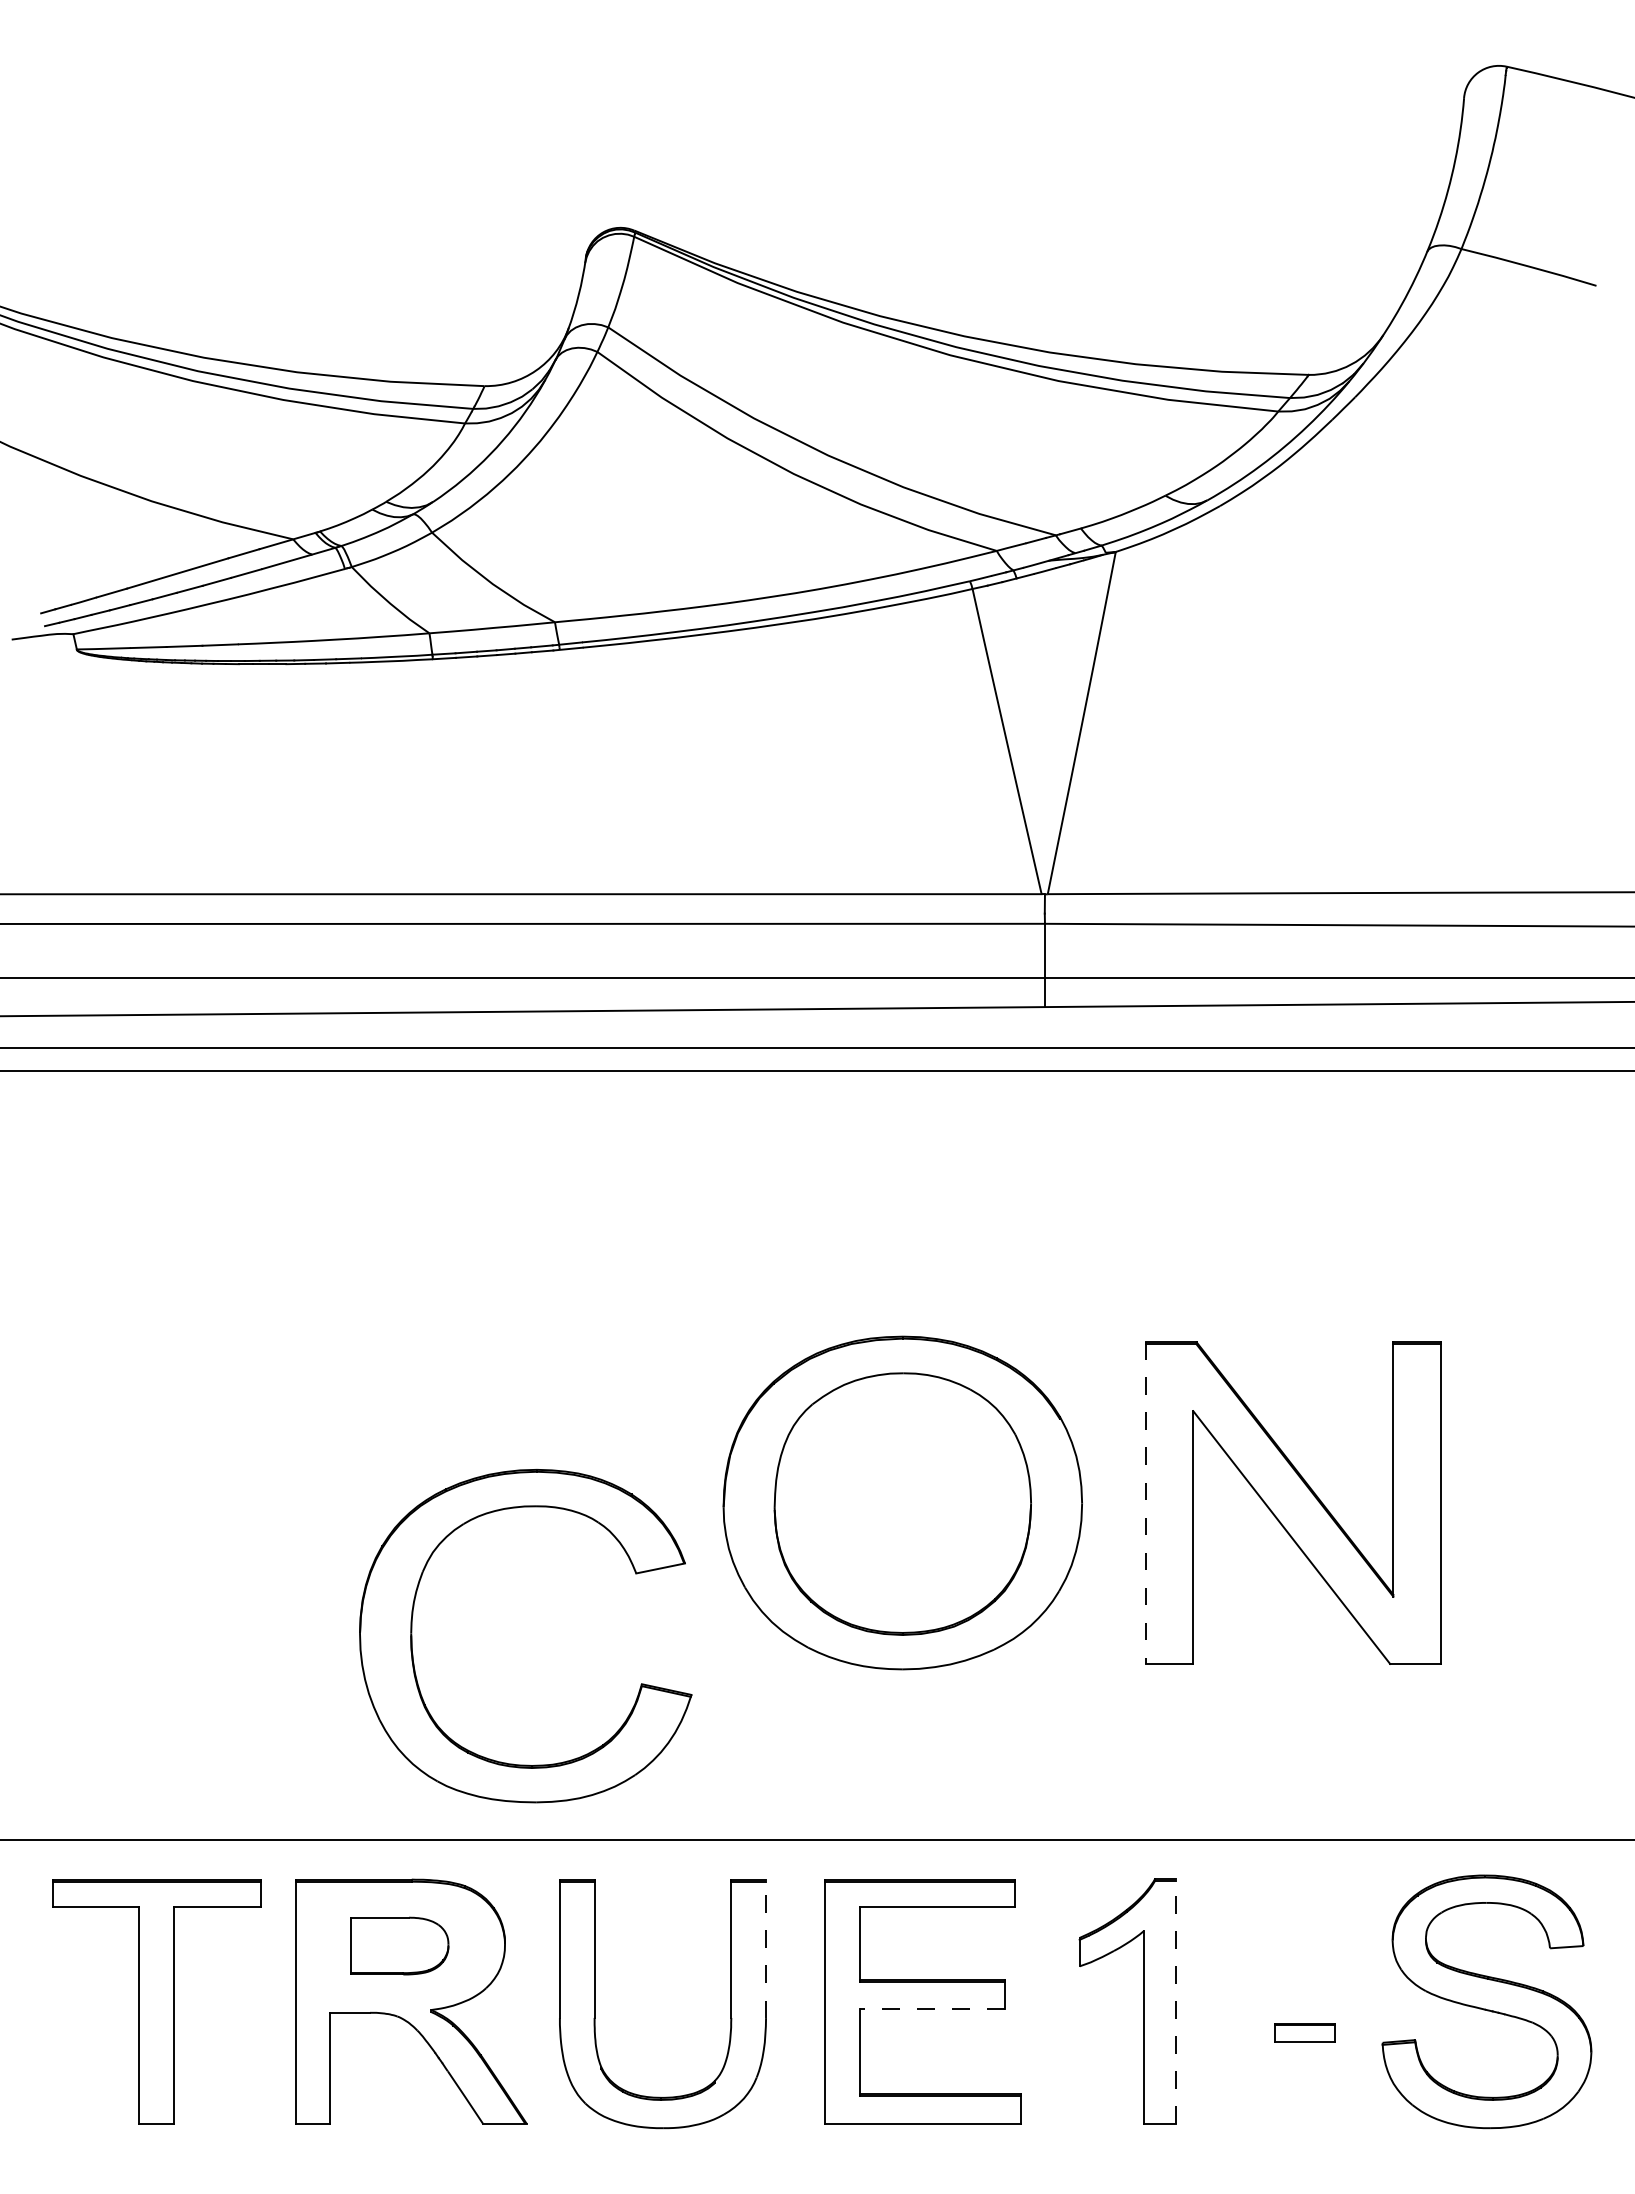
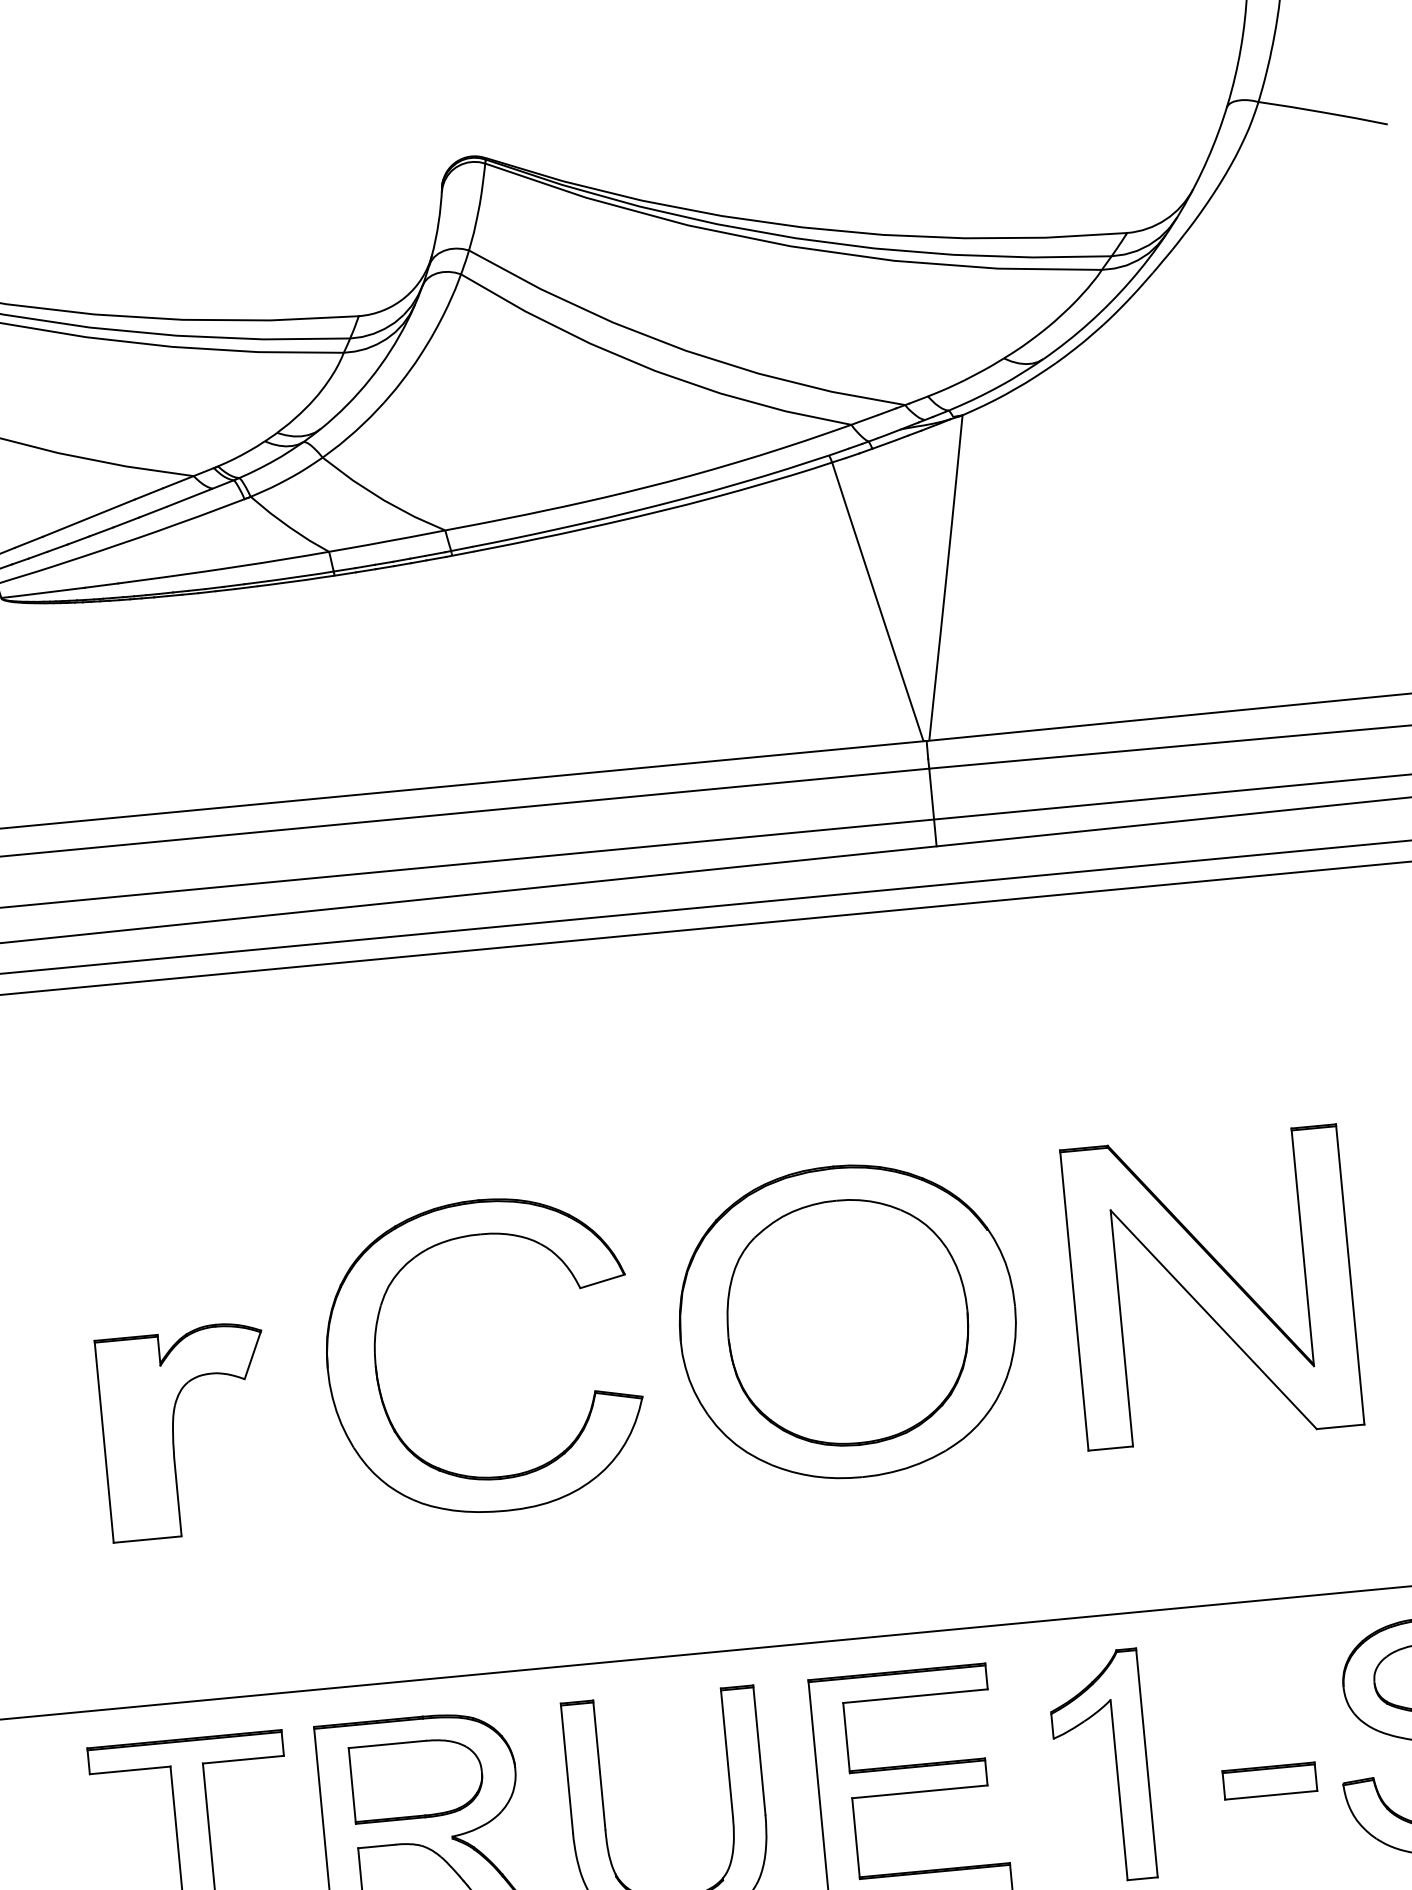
line: (1145, 1503) -> (1074, 1300), dashed -> solid
part: (176, 1552) -> (174, 1432), added
part: (412, 1636) -> (376, 1366), moved
part: (399, 1945) -> (416, 1779), size x1.43
line: (766, 1948) -> (759, 1749), dashed -> solid
line: (1176, 2001) -> (1147, 1763), dashed -> solid
line: (931, 2009) -> (919, 1792), dashed -> solid
part: (1304, 2032) -> (1269, 1780), size x1.67

